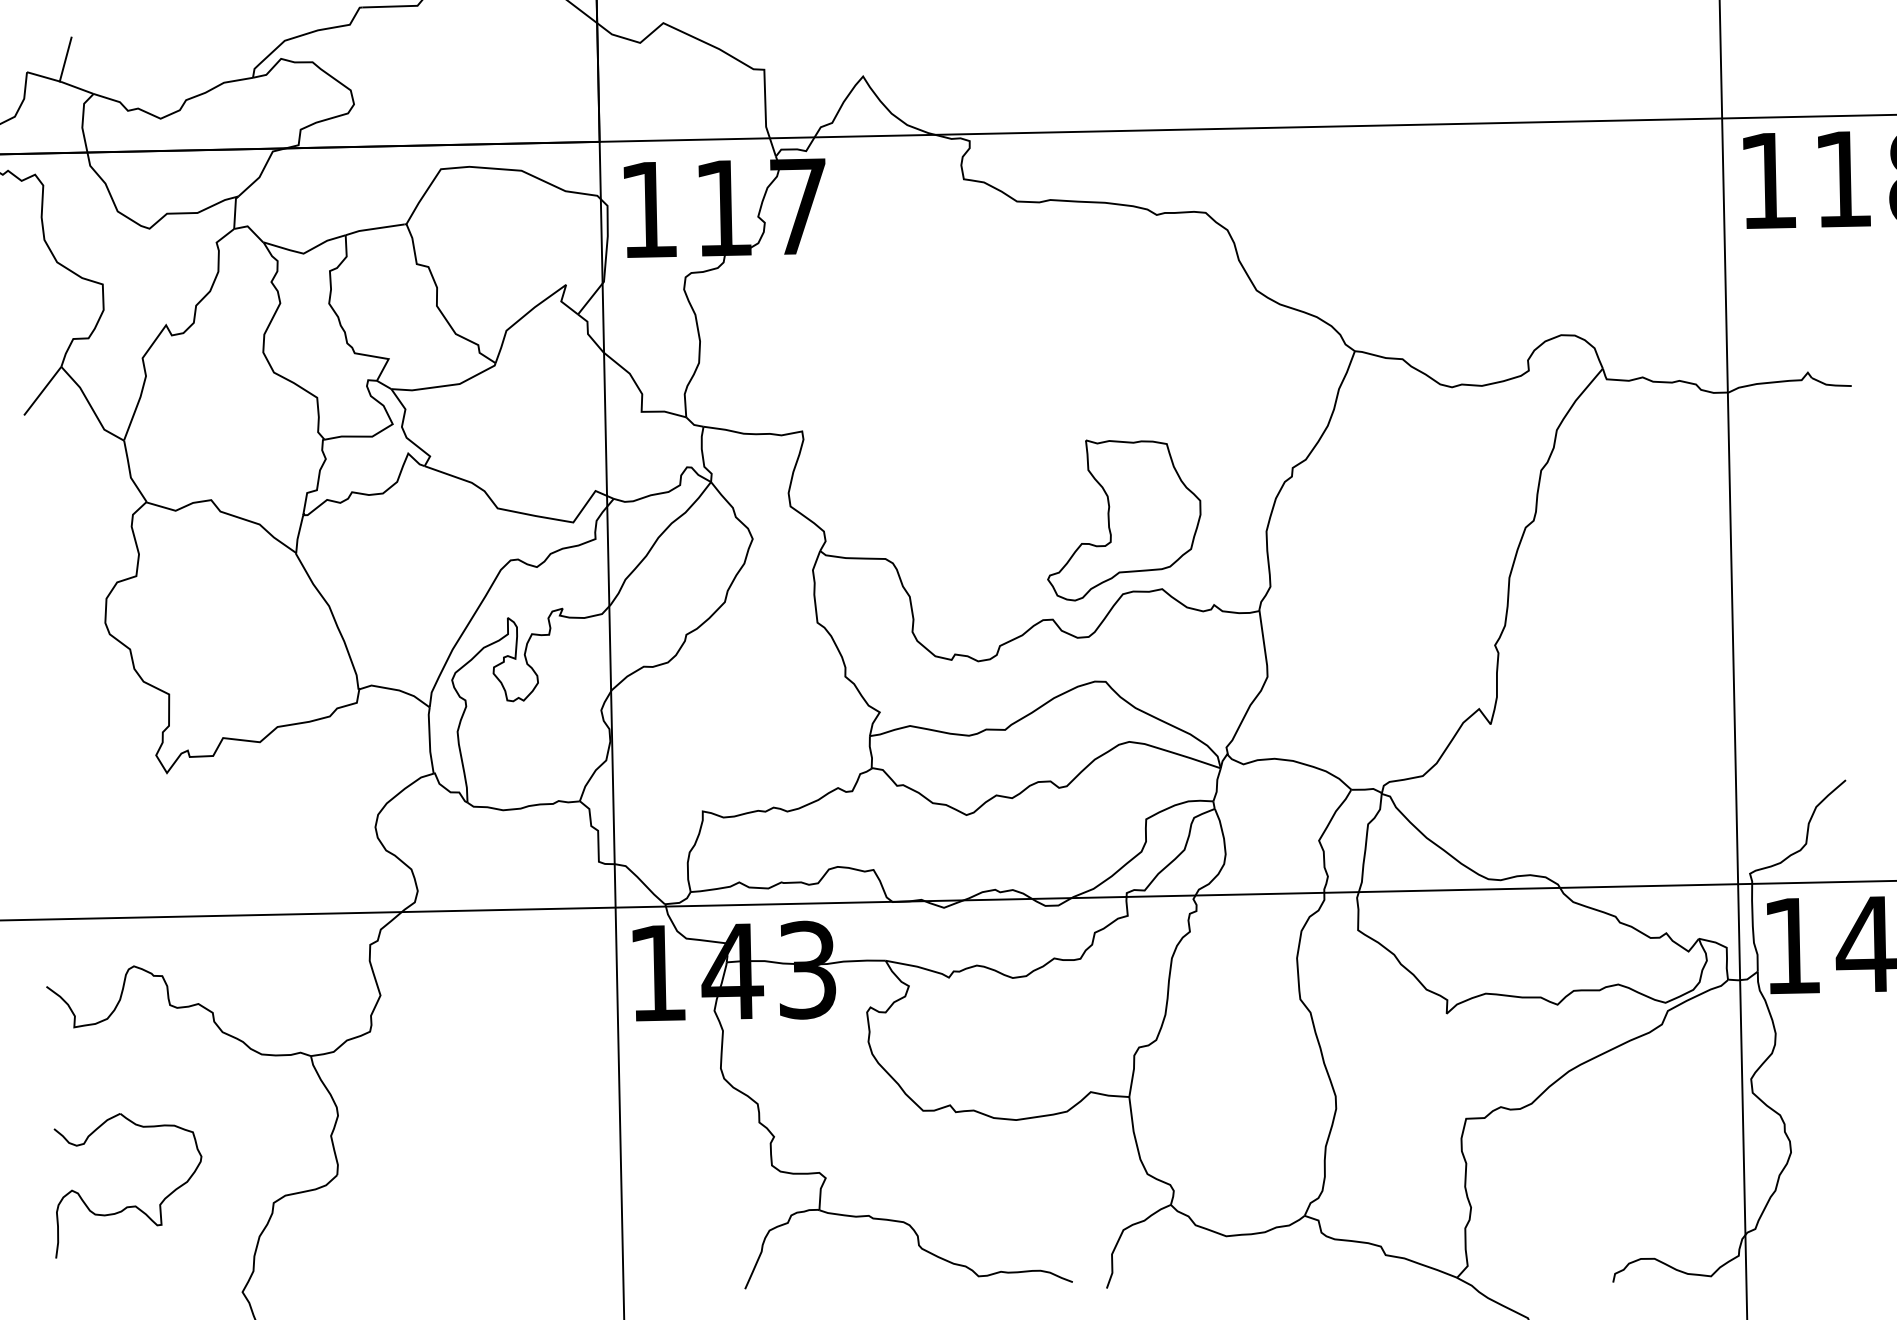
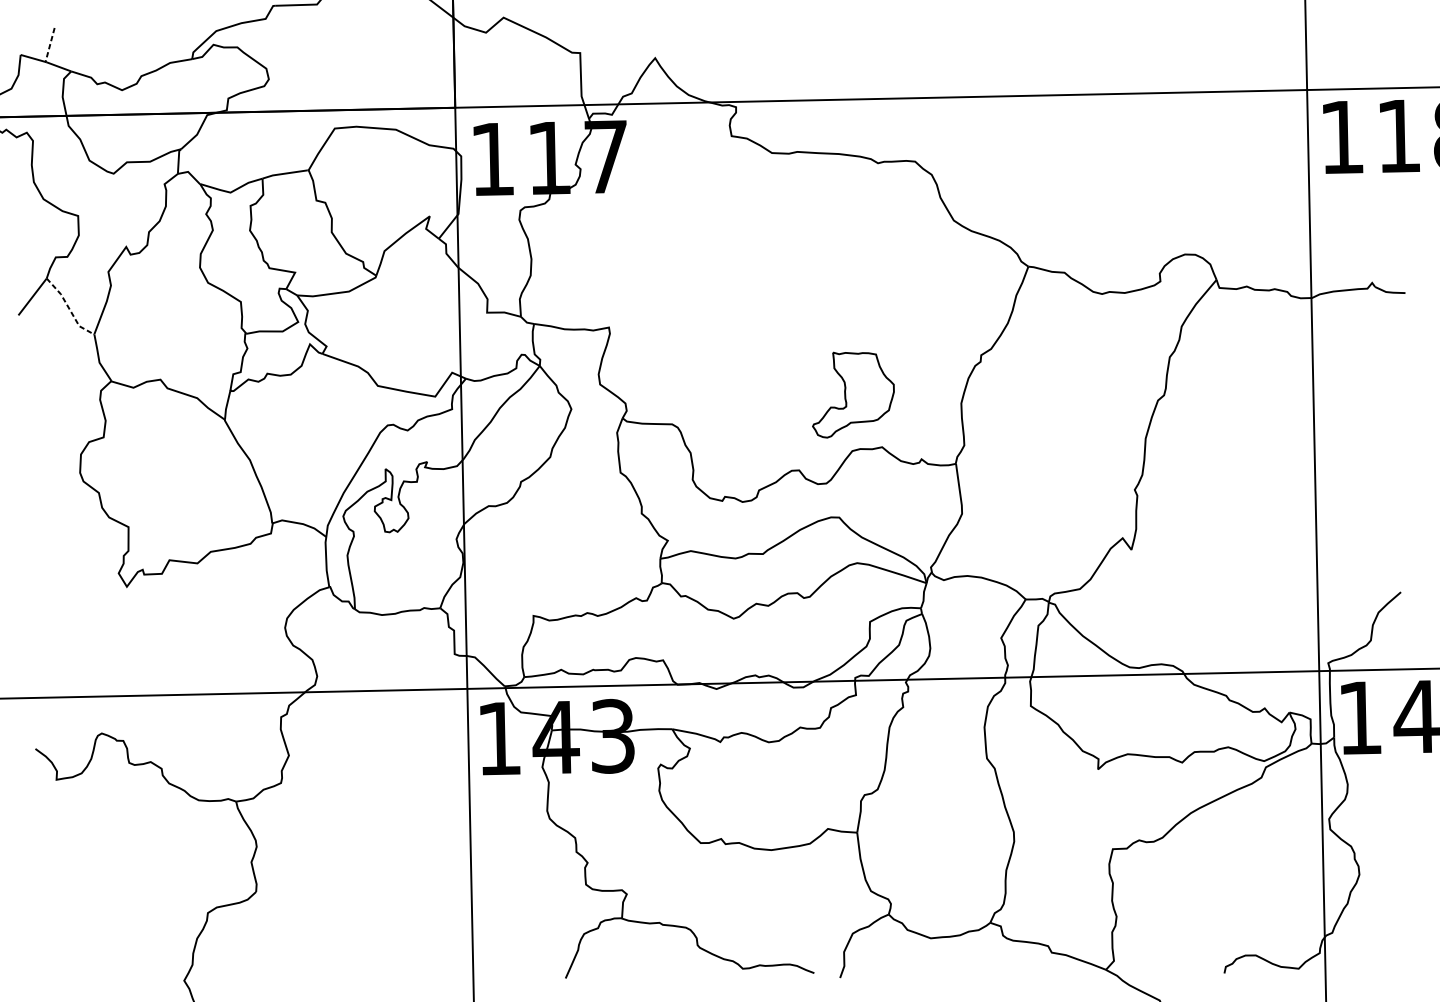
line: (65, 60) -> (49, 46), solid -> dashed
line: (90, 406) -> (68, 308), solid -> dashed
part: (1124, 520) -> (853, 395), size x0.7
part: (132, 1205) -> (100, 914), removed

